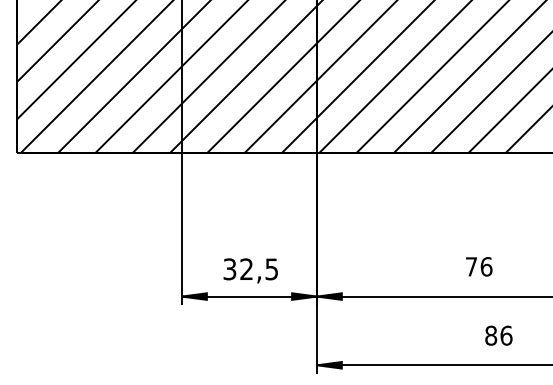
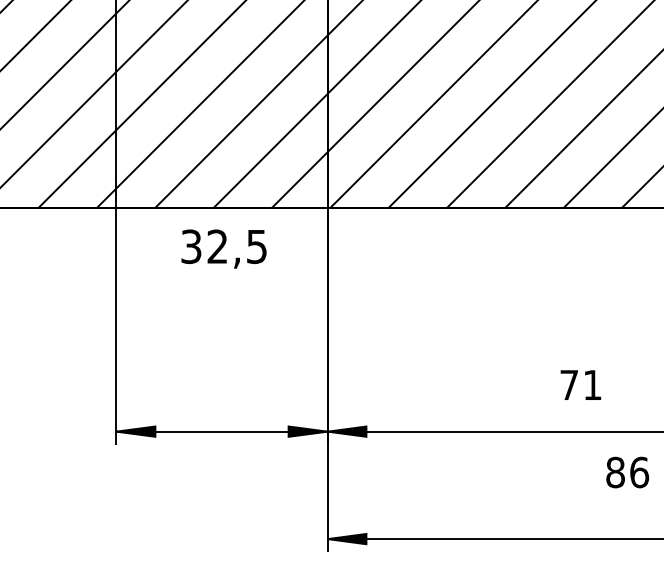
text: (486, 266) -> (592, 384), 76 -> 71
text: (250, 270) -> (223, 248), moved
text: (498, 335) -> (627, 472), moved

